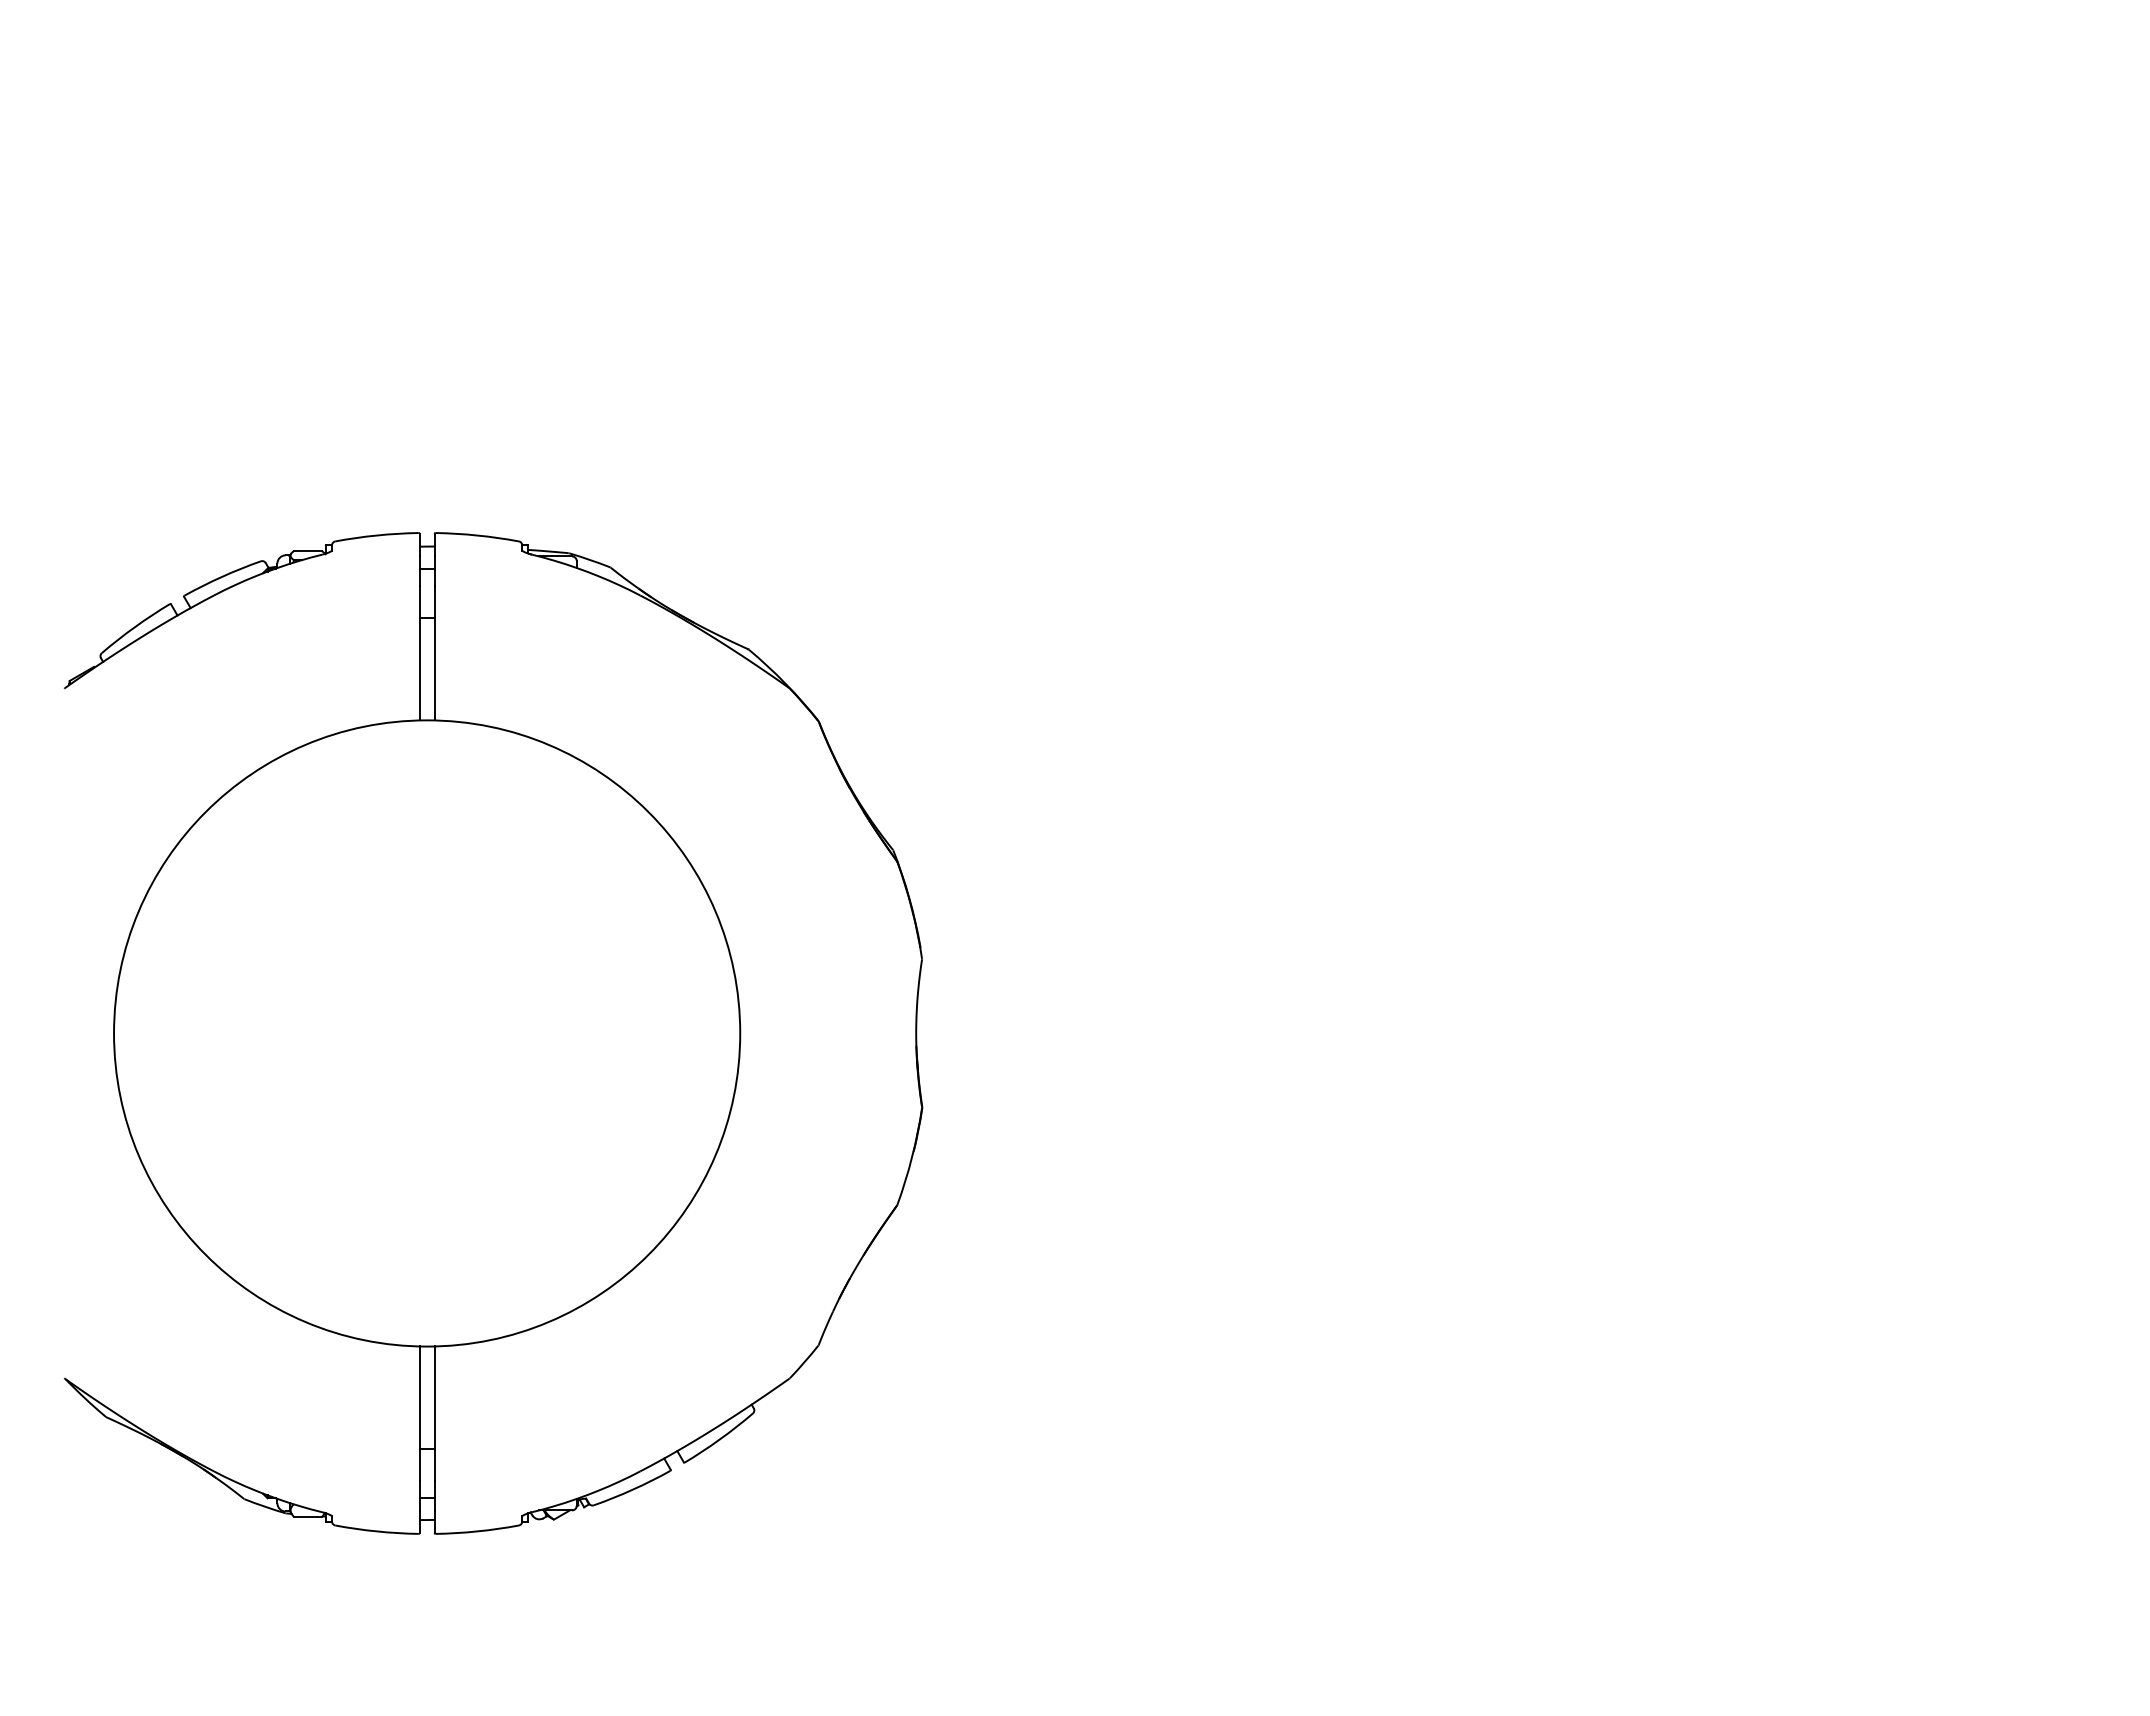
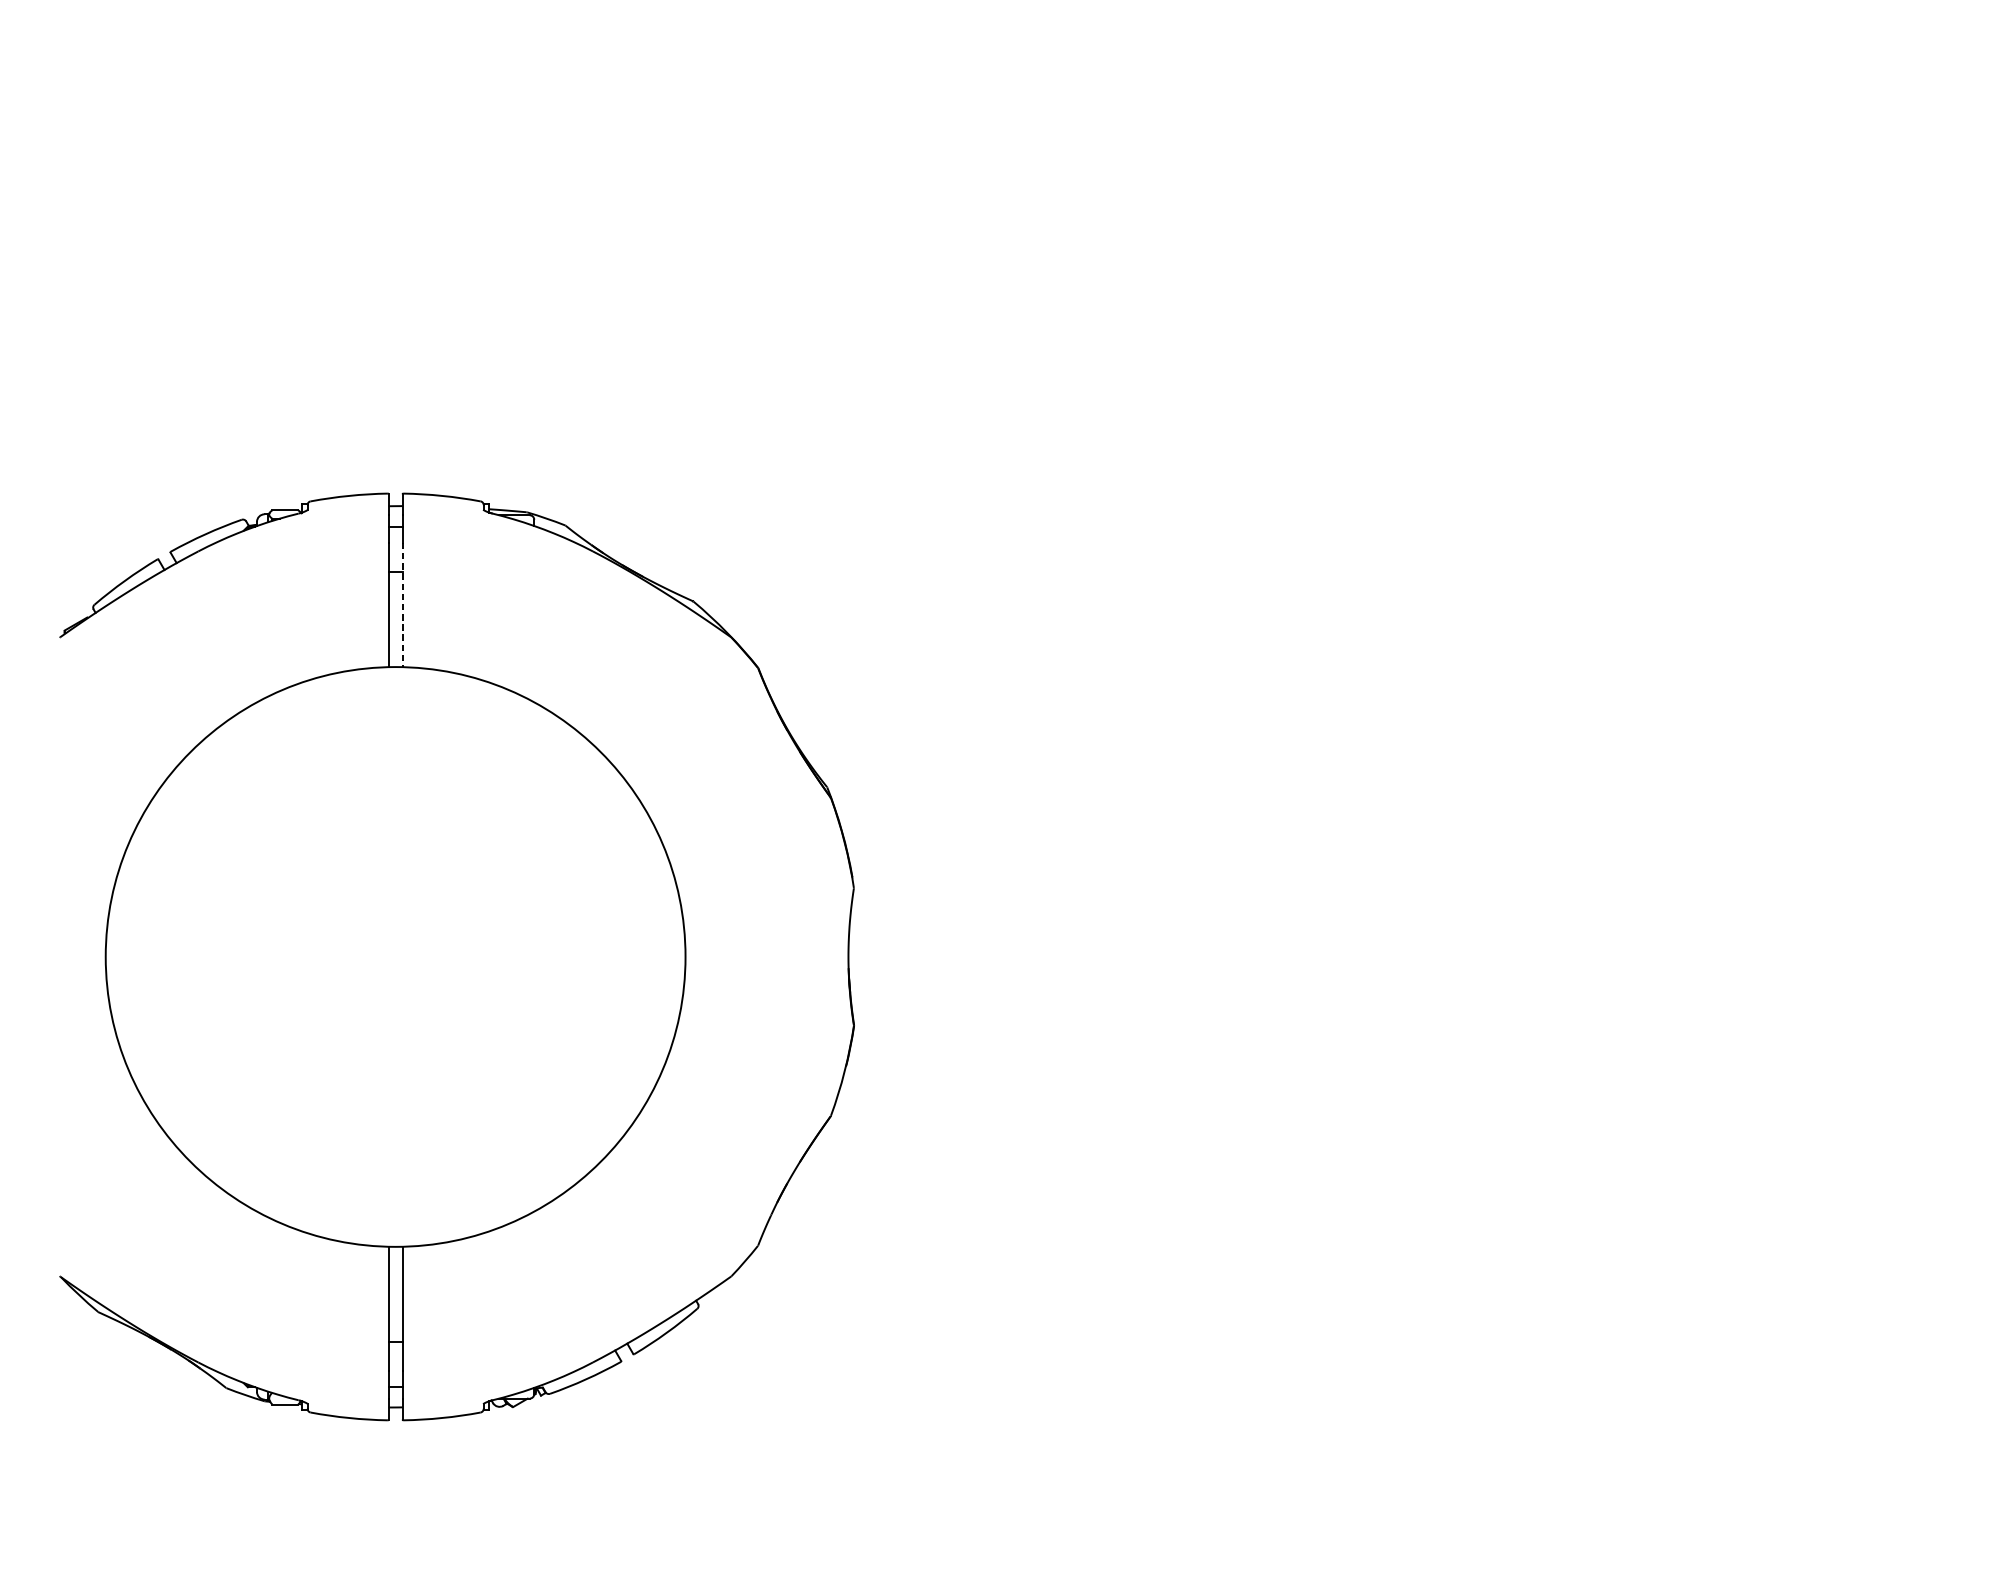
line: (434, 653) -> (402, 605), solid -> dashed

